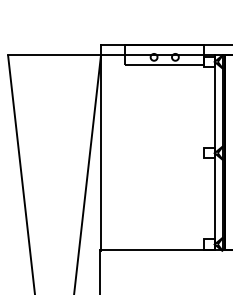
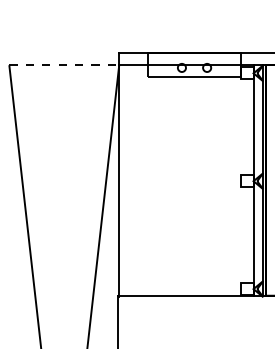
line: (55, 55) -> (65, 65), solid -> dashed

